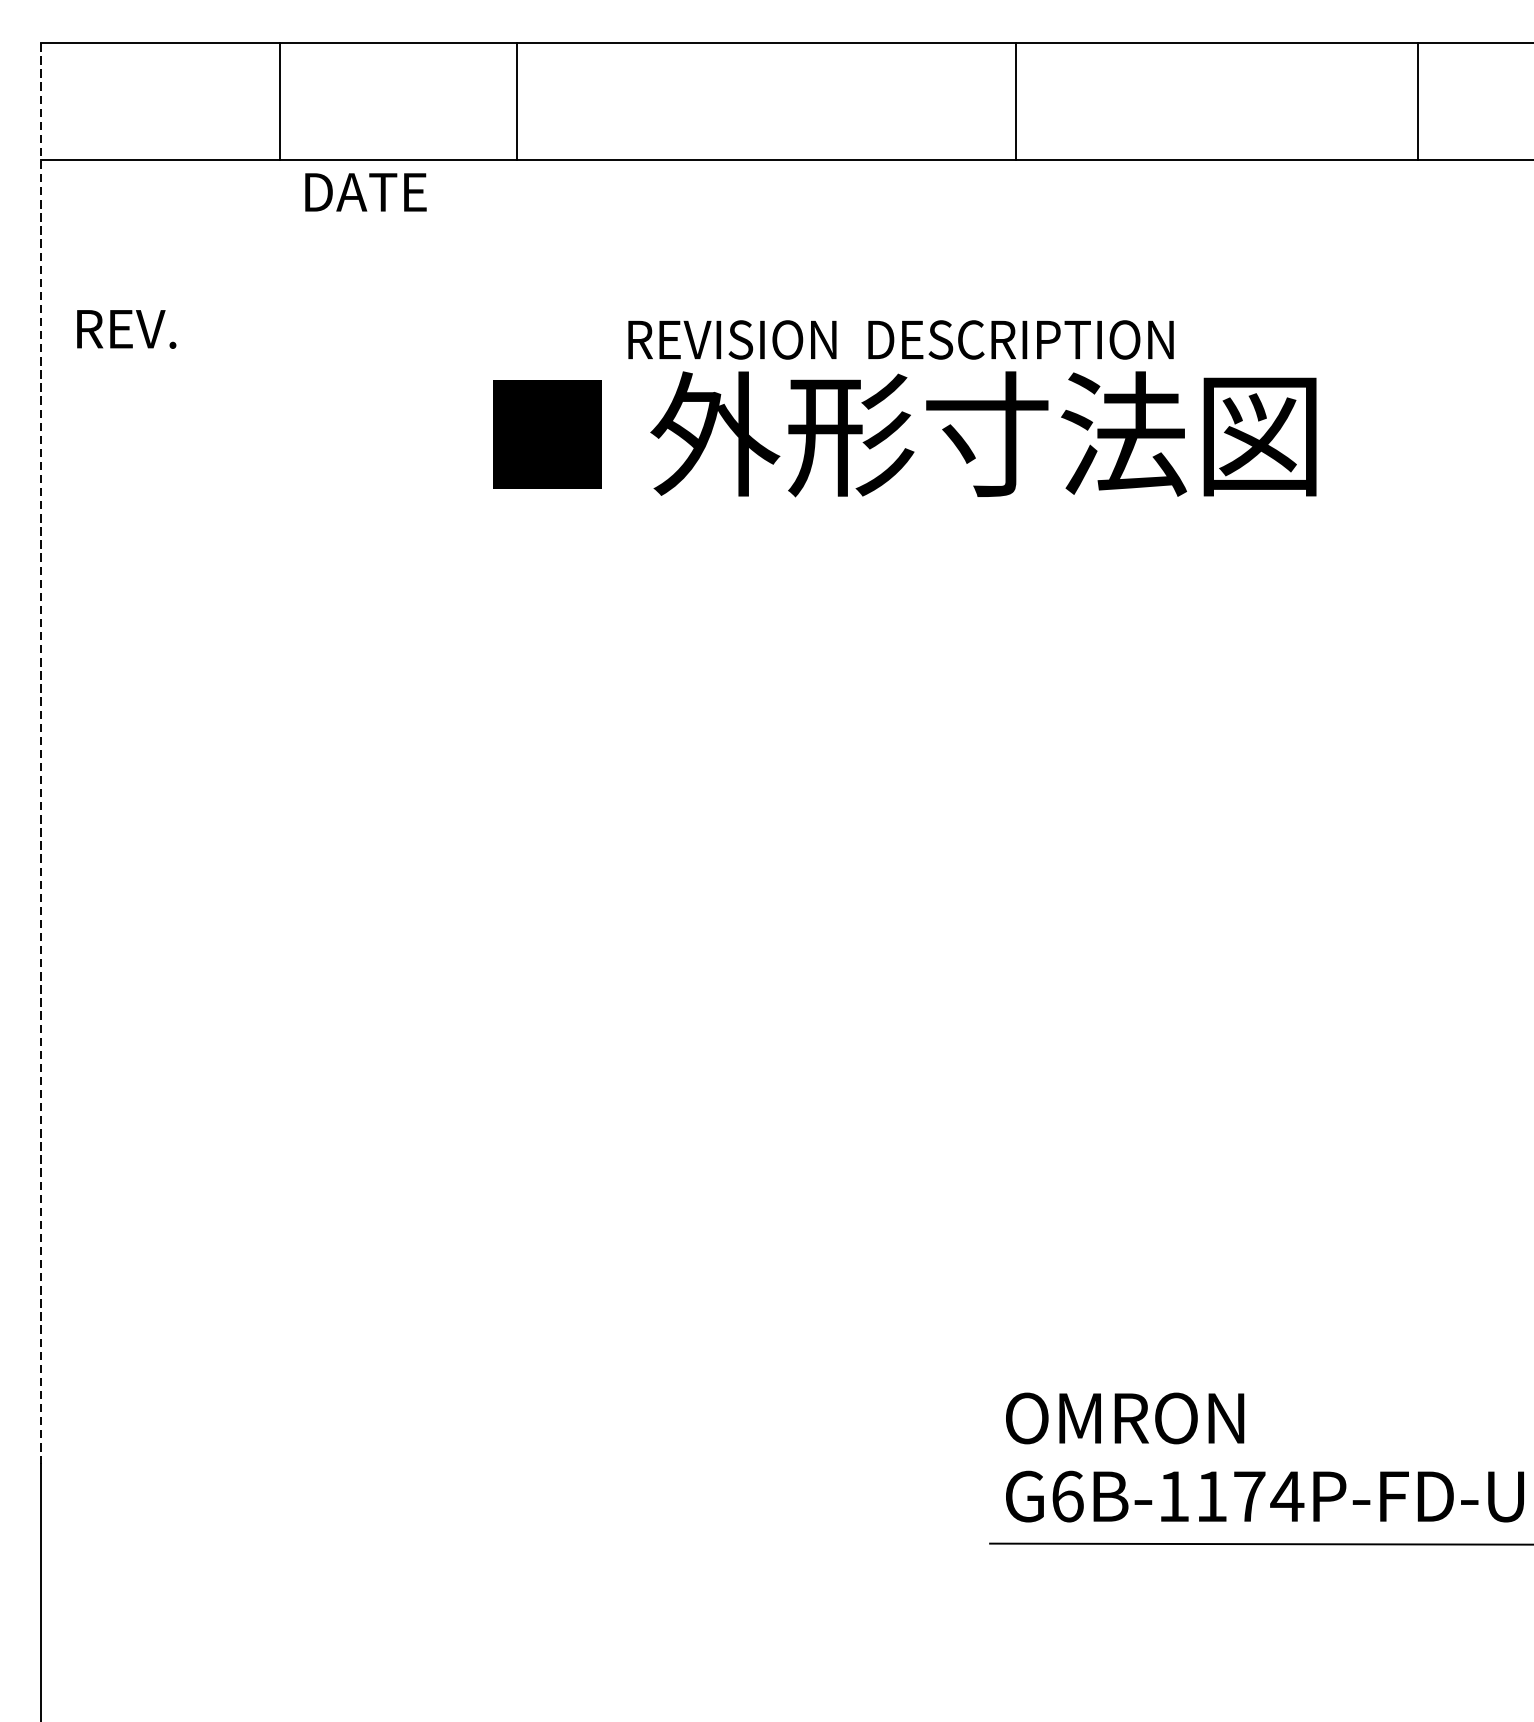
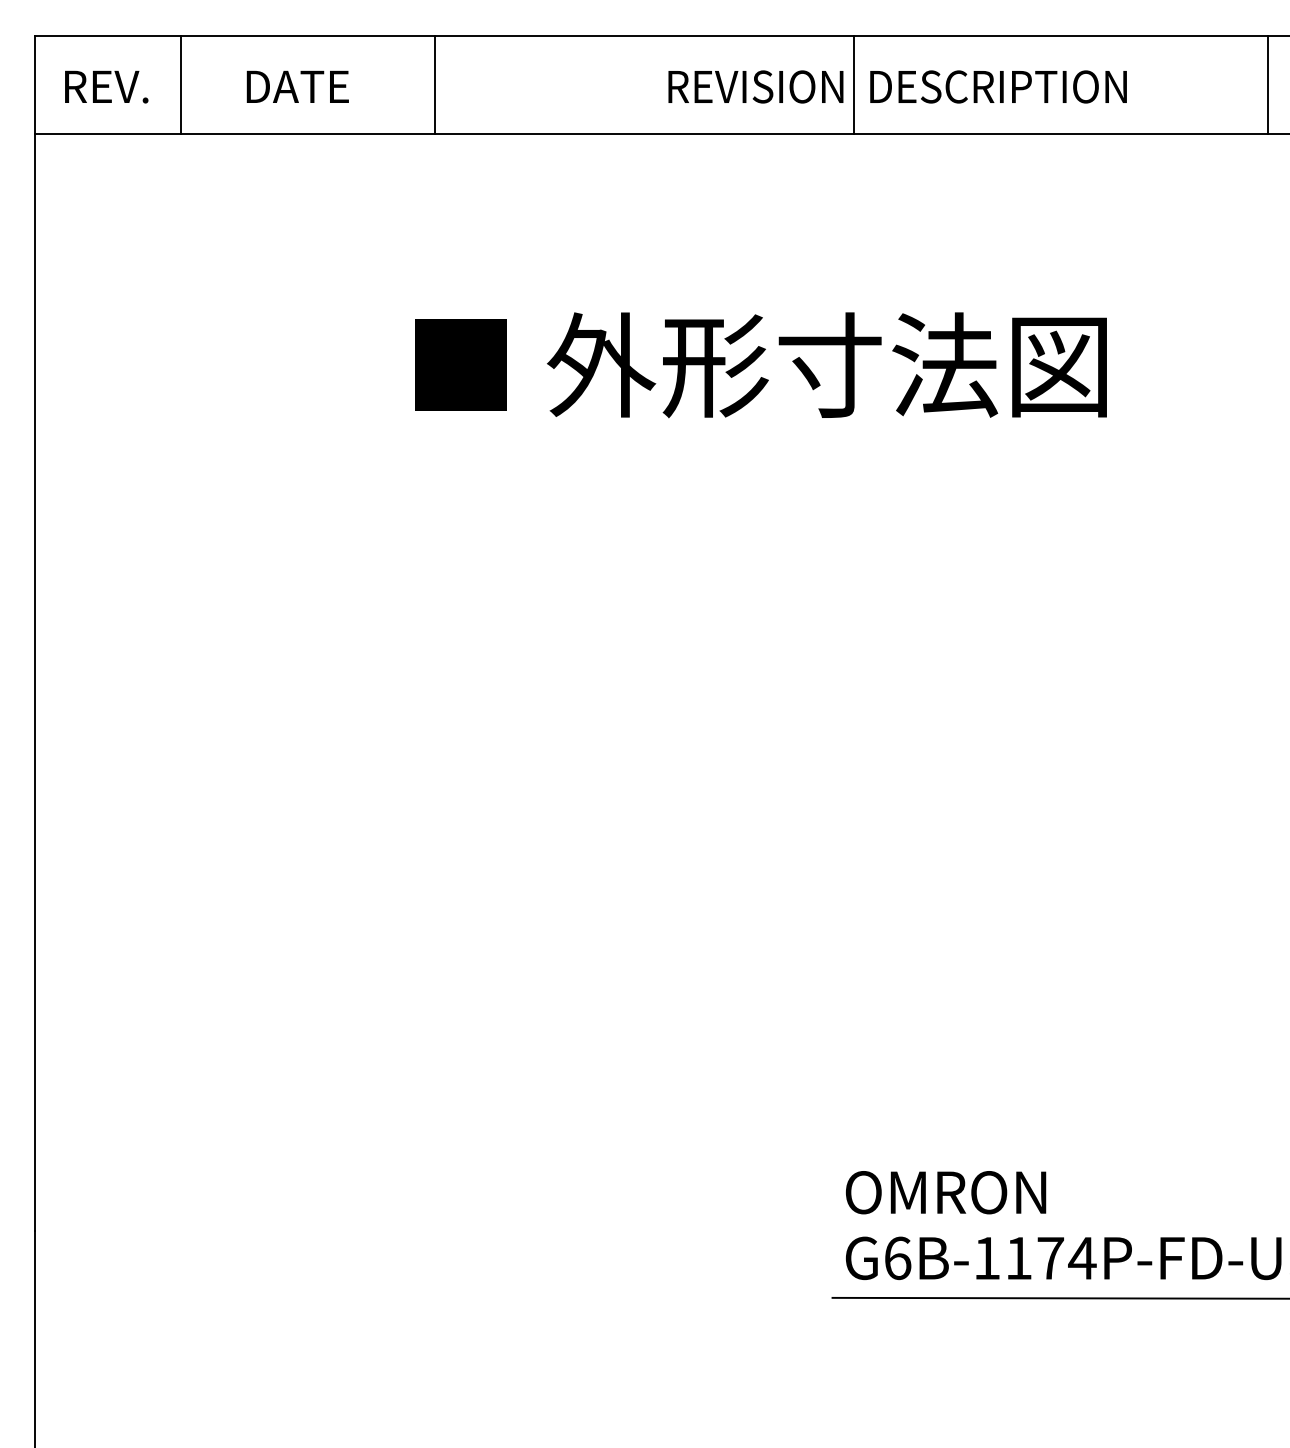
line: (279, 101) -> (181, 85), moved
line: (1418, 101) -> (1268, 85), moved
text: (365, 191) -> (297, 86), moved
text: (126, 328) -> (106, 86), moved
text: (900, 339) -> (897, 86), moved
line: (40, 754) -> (34, 634), dashed -> solid

